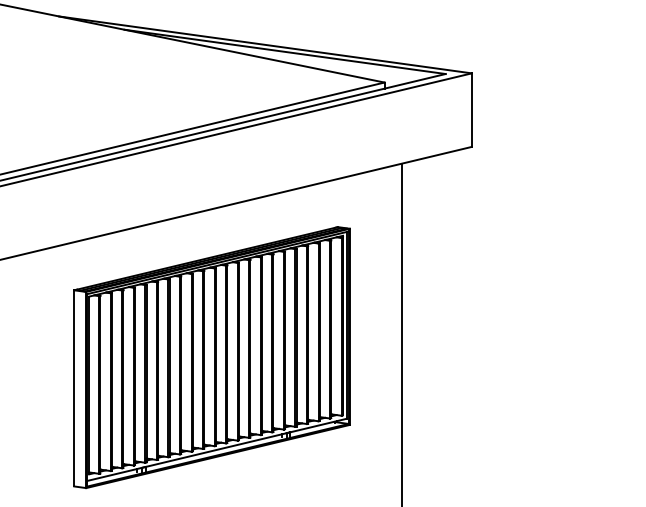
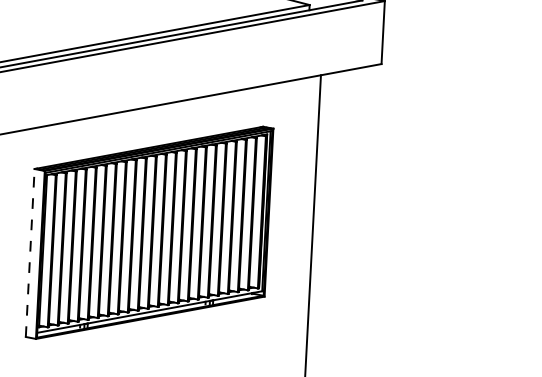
line: (74, 387) -> (30, 252), solid -> dashed

